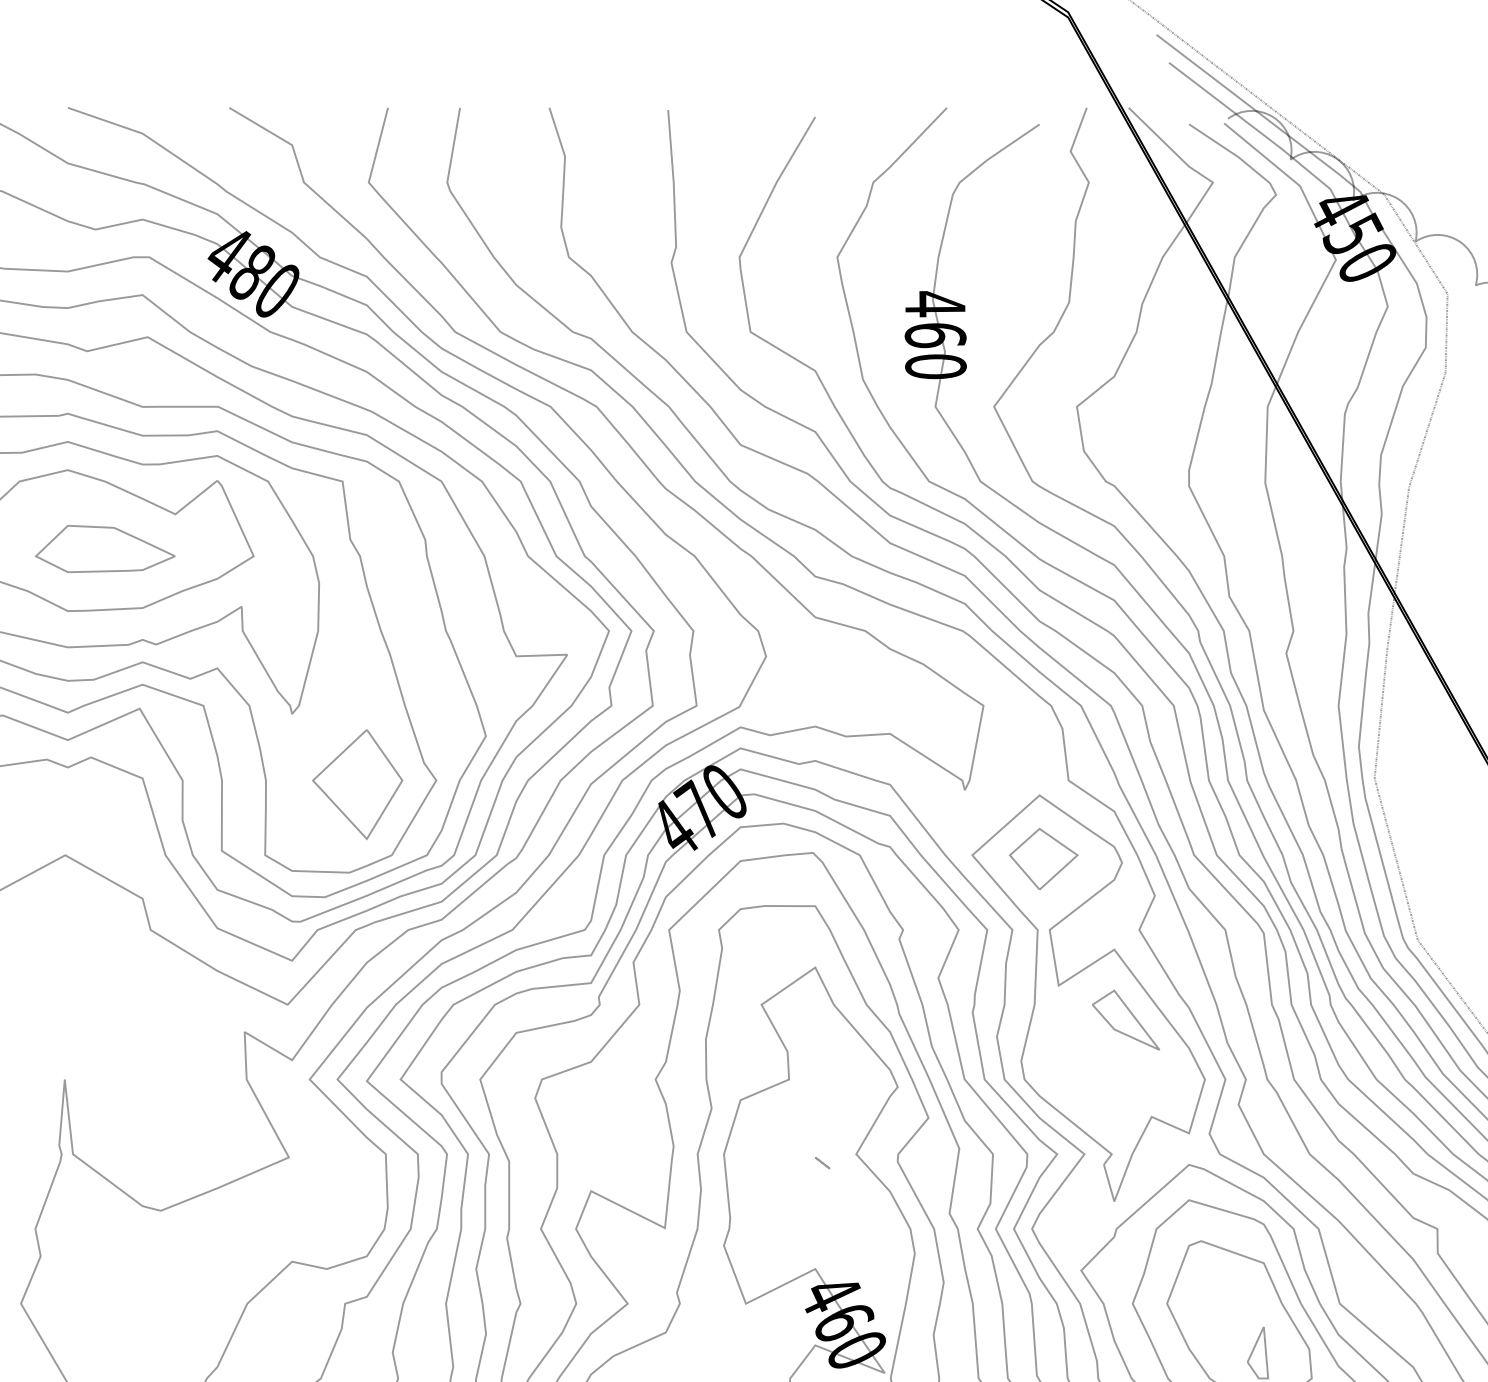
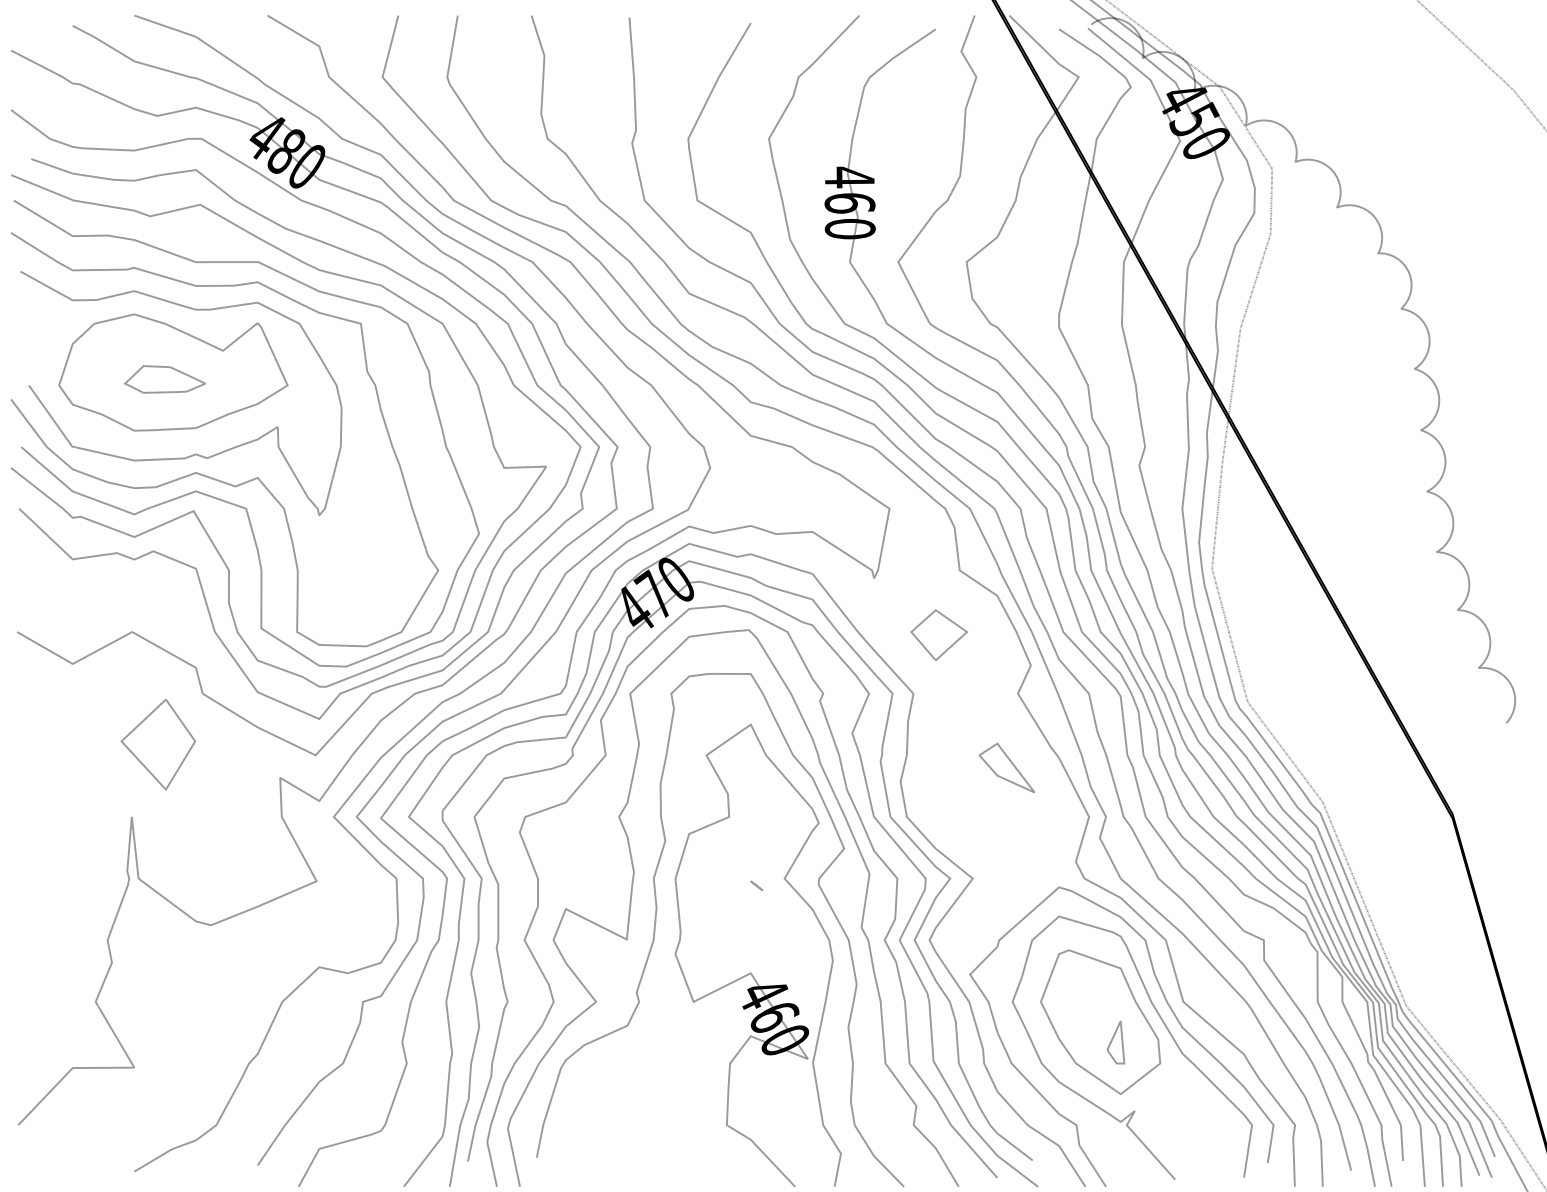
part: (104, 549) -> (164, 379), size x0.7
part: (356, 784) -> (157, 744), moved
part: (1087, 997) -> (975, 749), removed

